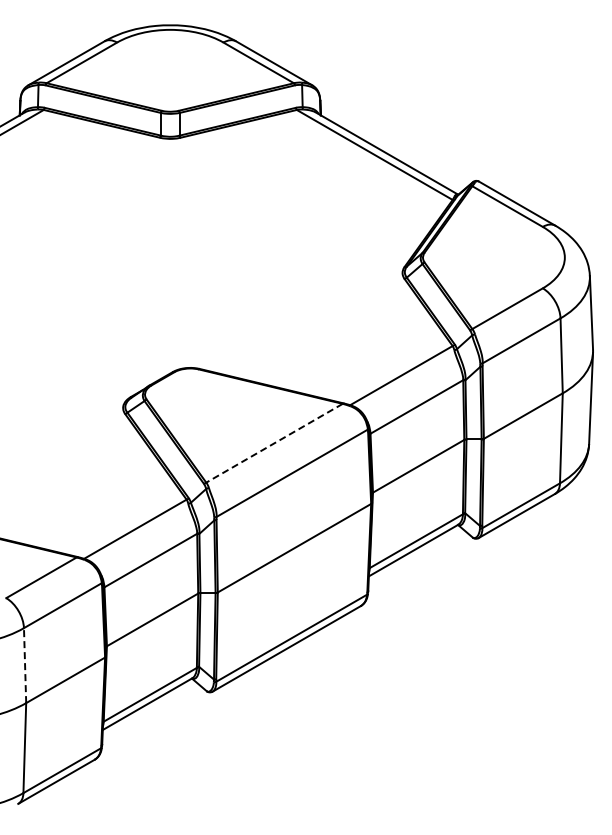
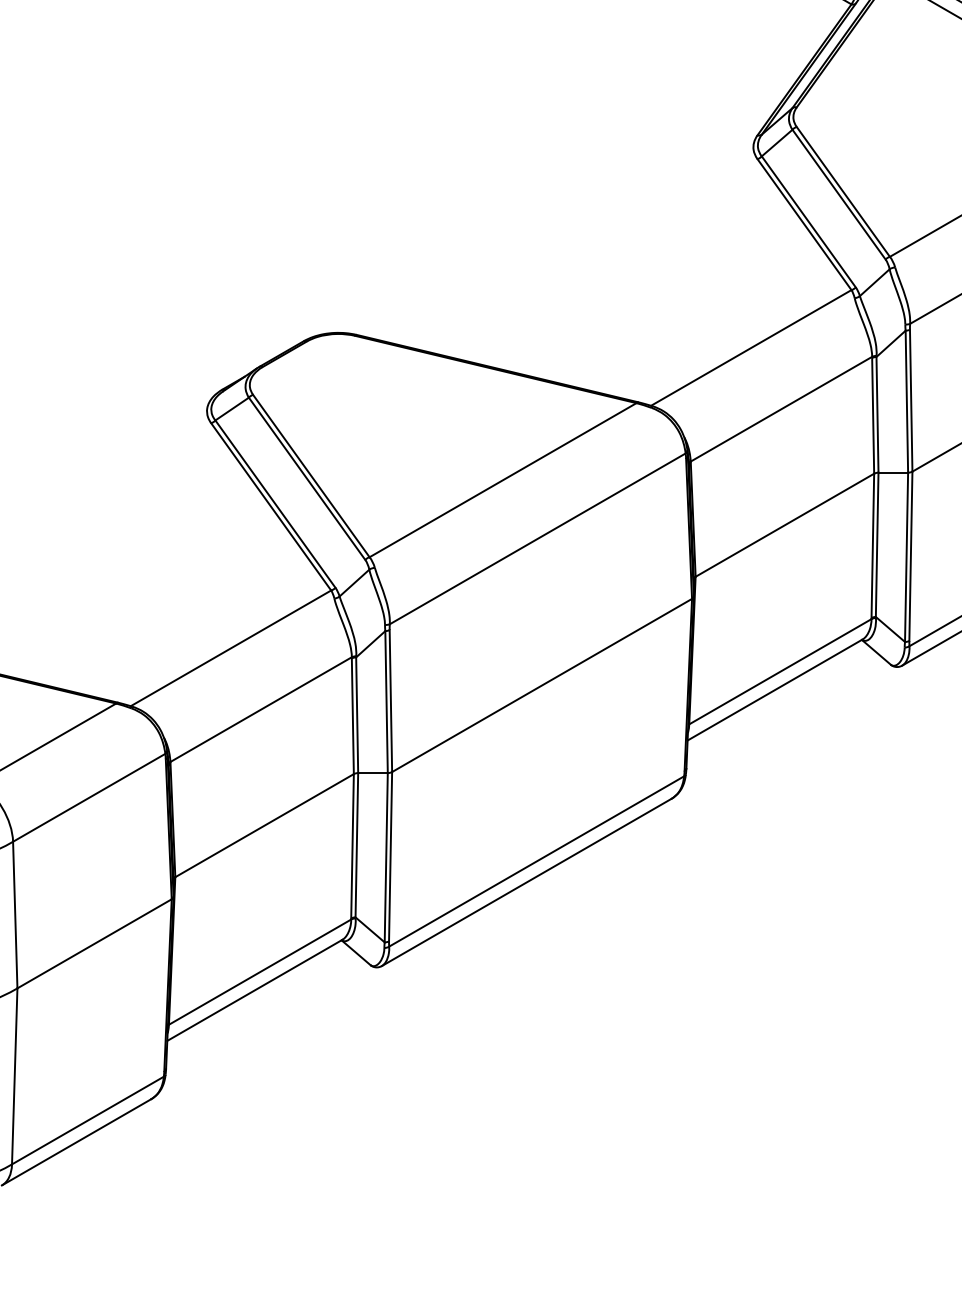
line: (274, 443) -> (503, 480), dashed -> solid
line: (25, 665) -> (16, 914), dashed -> solid

